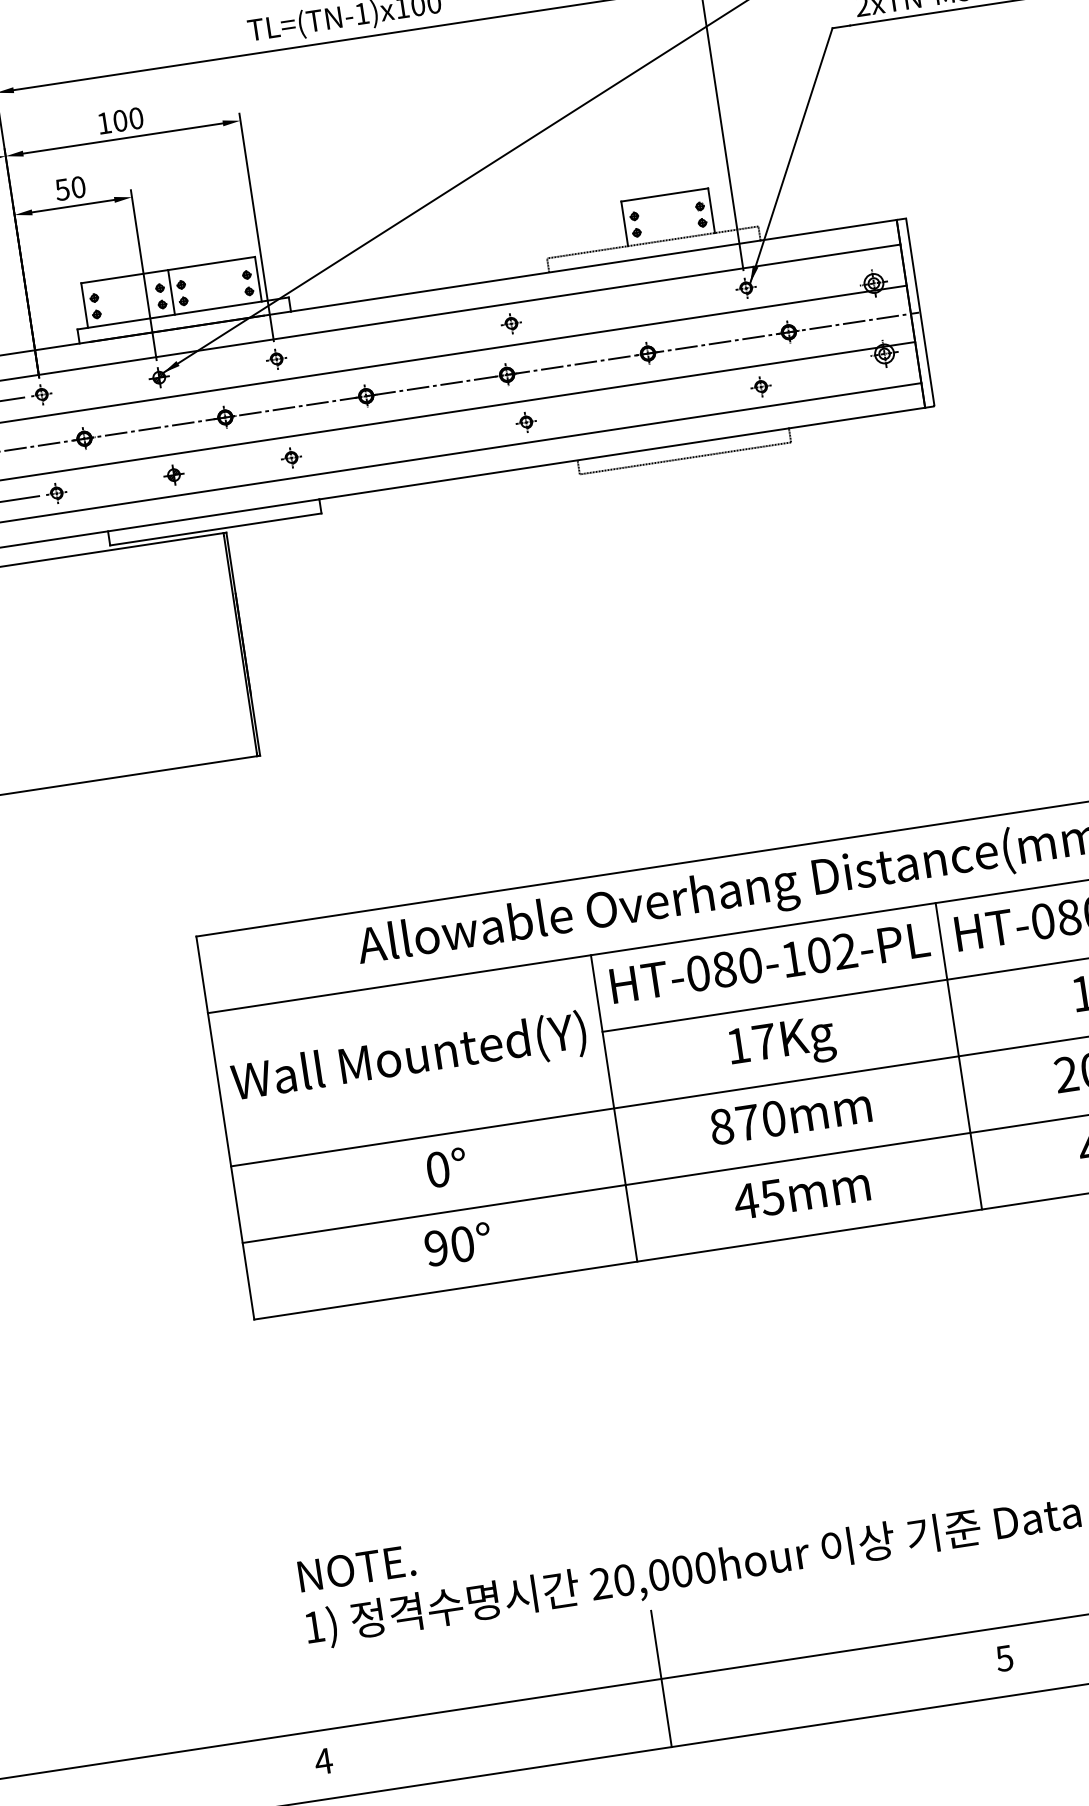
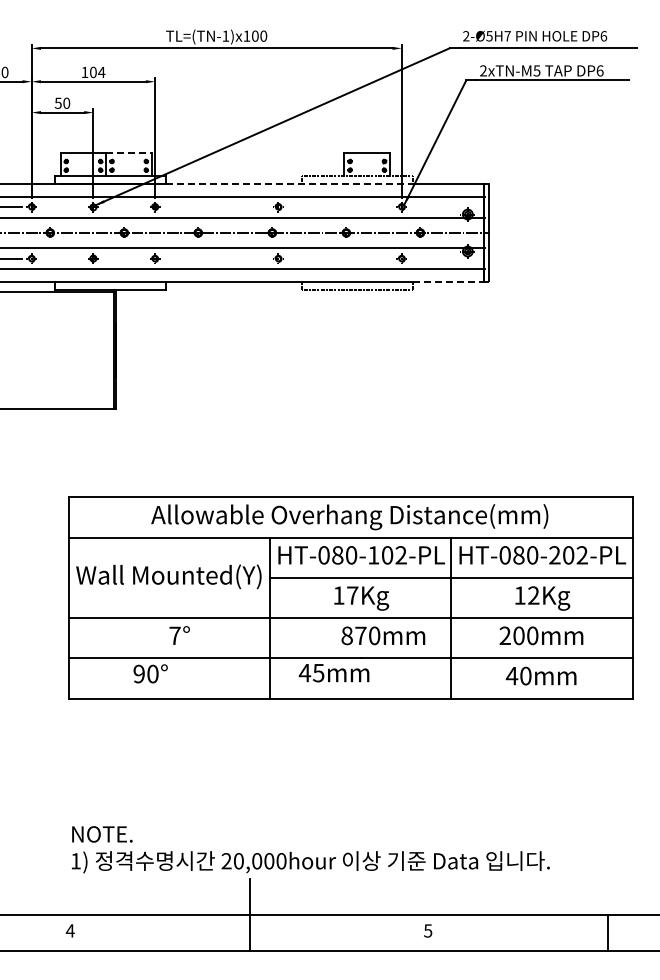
text: (135, 118) -> (101, 72), 100 -> 104
line: (212, 262) -> (129, 152), solid -> dashed
line: (527, 275) -> (290, 183), solid -> dashed
line: (856, 418) -> (448, 282), solid -> dashed
text: (790, 1115) -> (383, 635), moved
text: (436, 1169) -> (174, 635), 0° -> 7°
text: (800, 1193) -> (333, 673), moved
text: (457, 1243) -> (150, 673), moved

